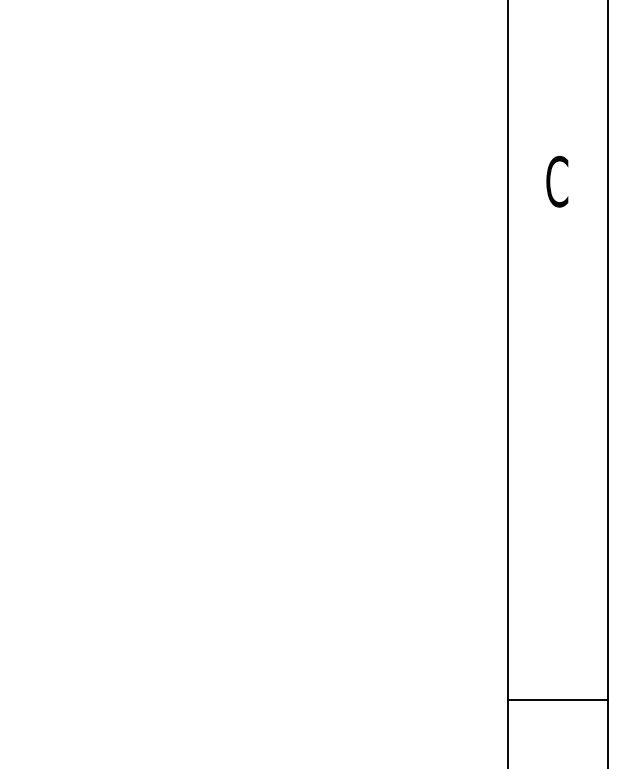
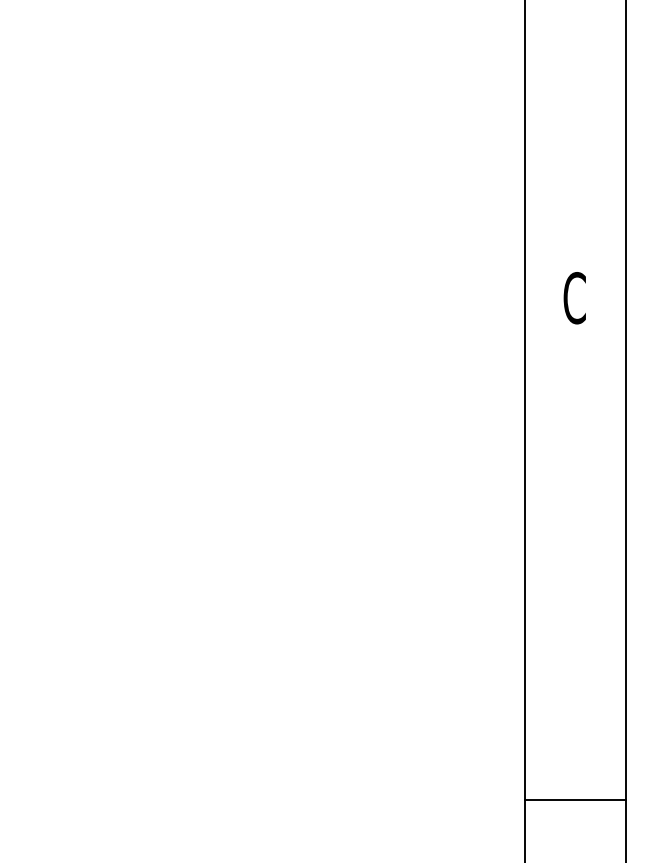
line: (557, 700) -> (575, 800), moved

